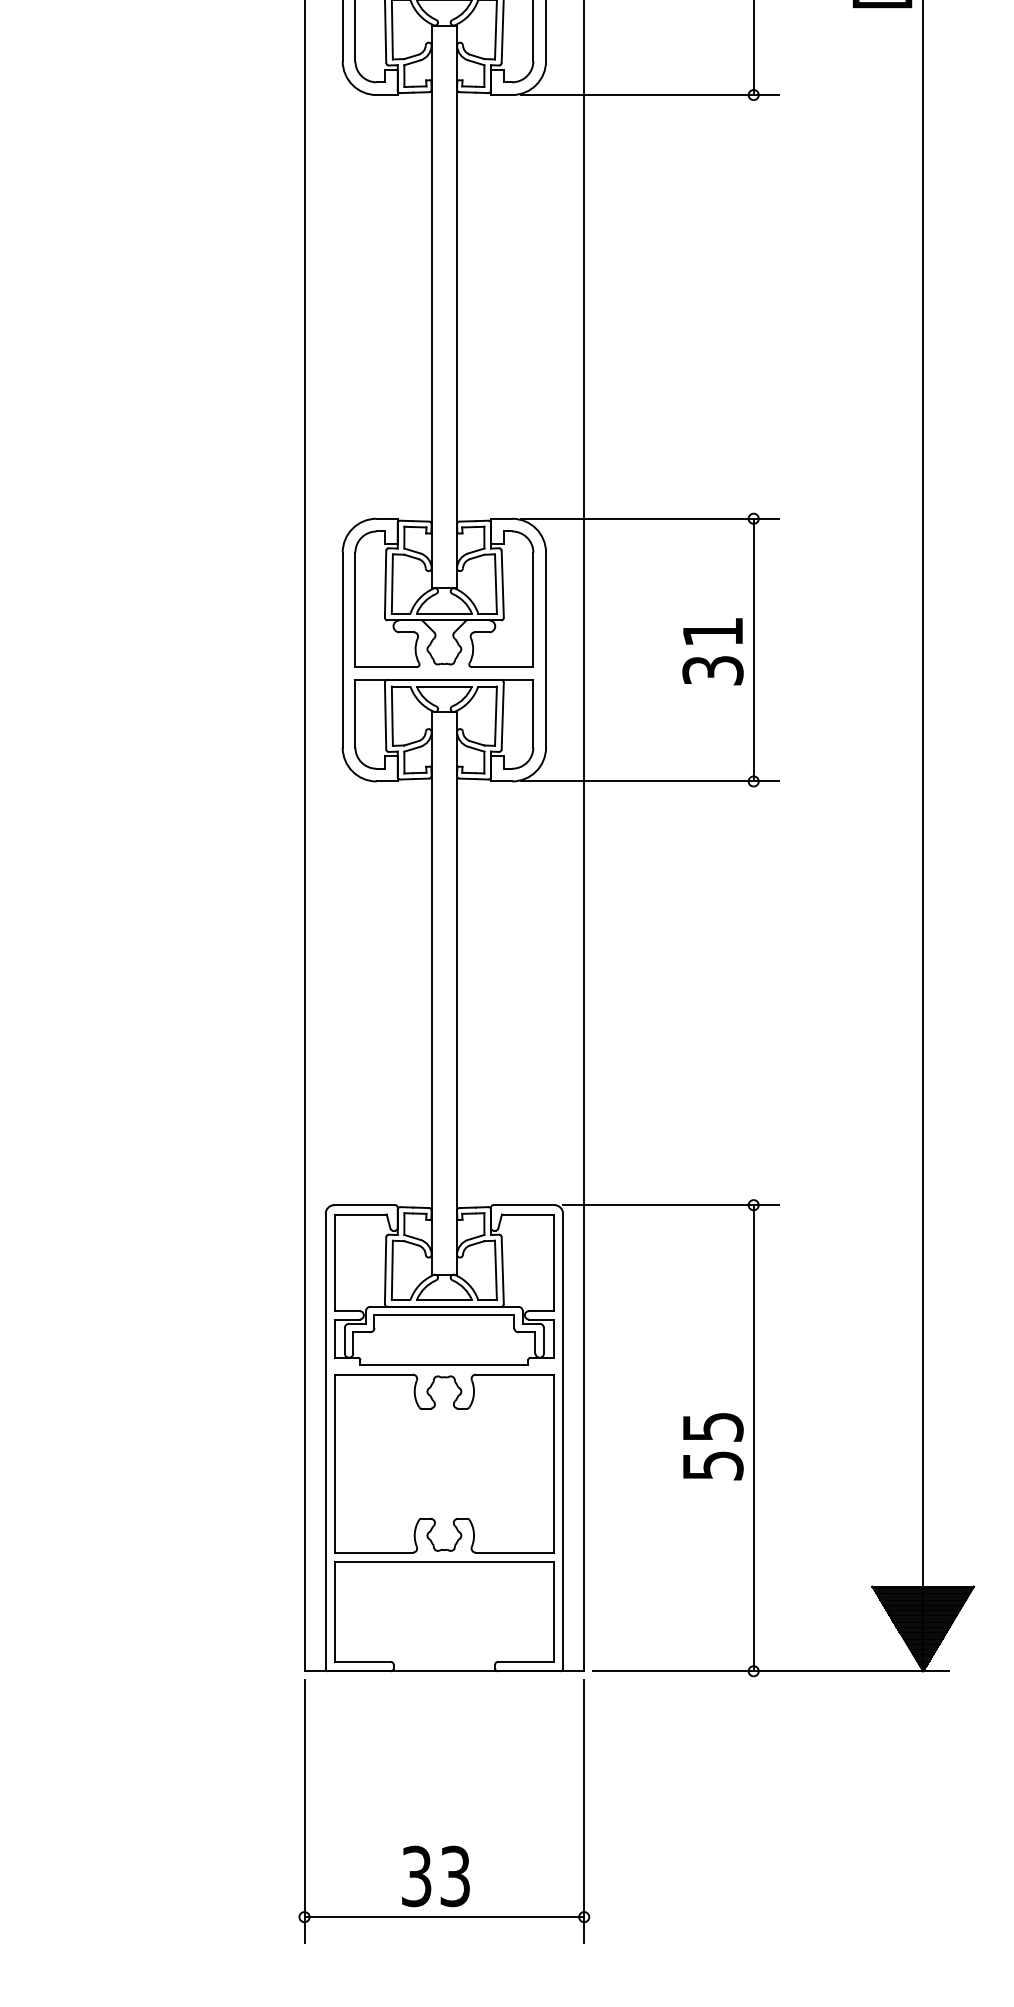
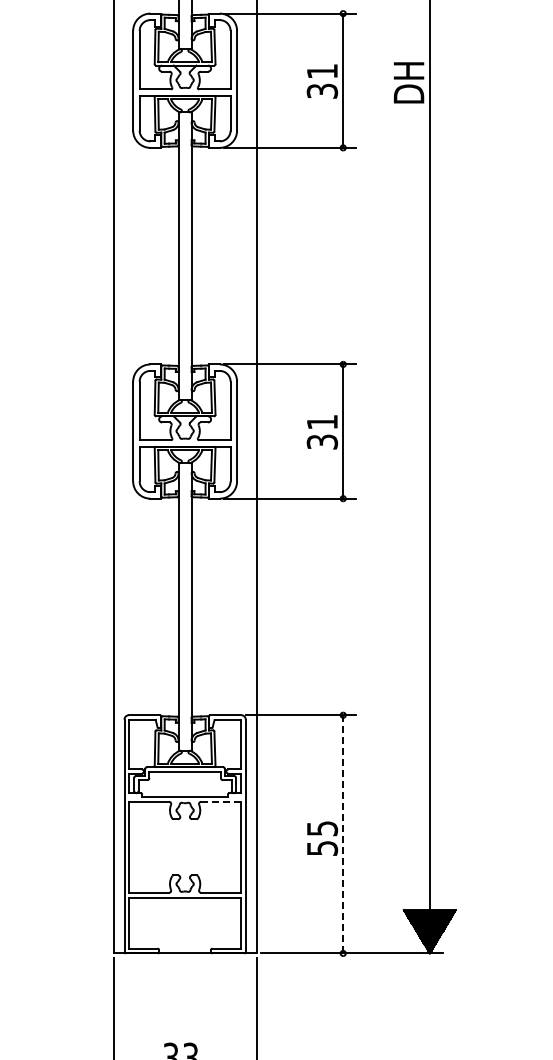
line: (515, 1373) -> (221, 801), solid -> dashed
line: (754, 1436) -> (343, 833), solid -> dashed

